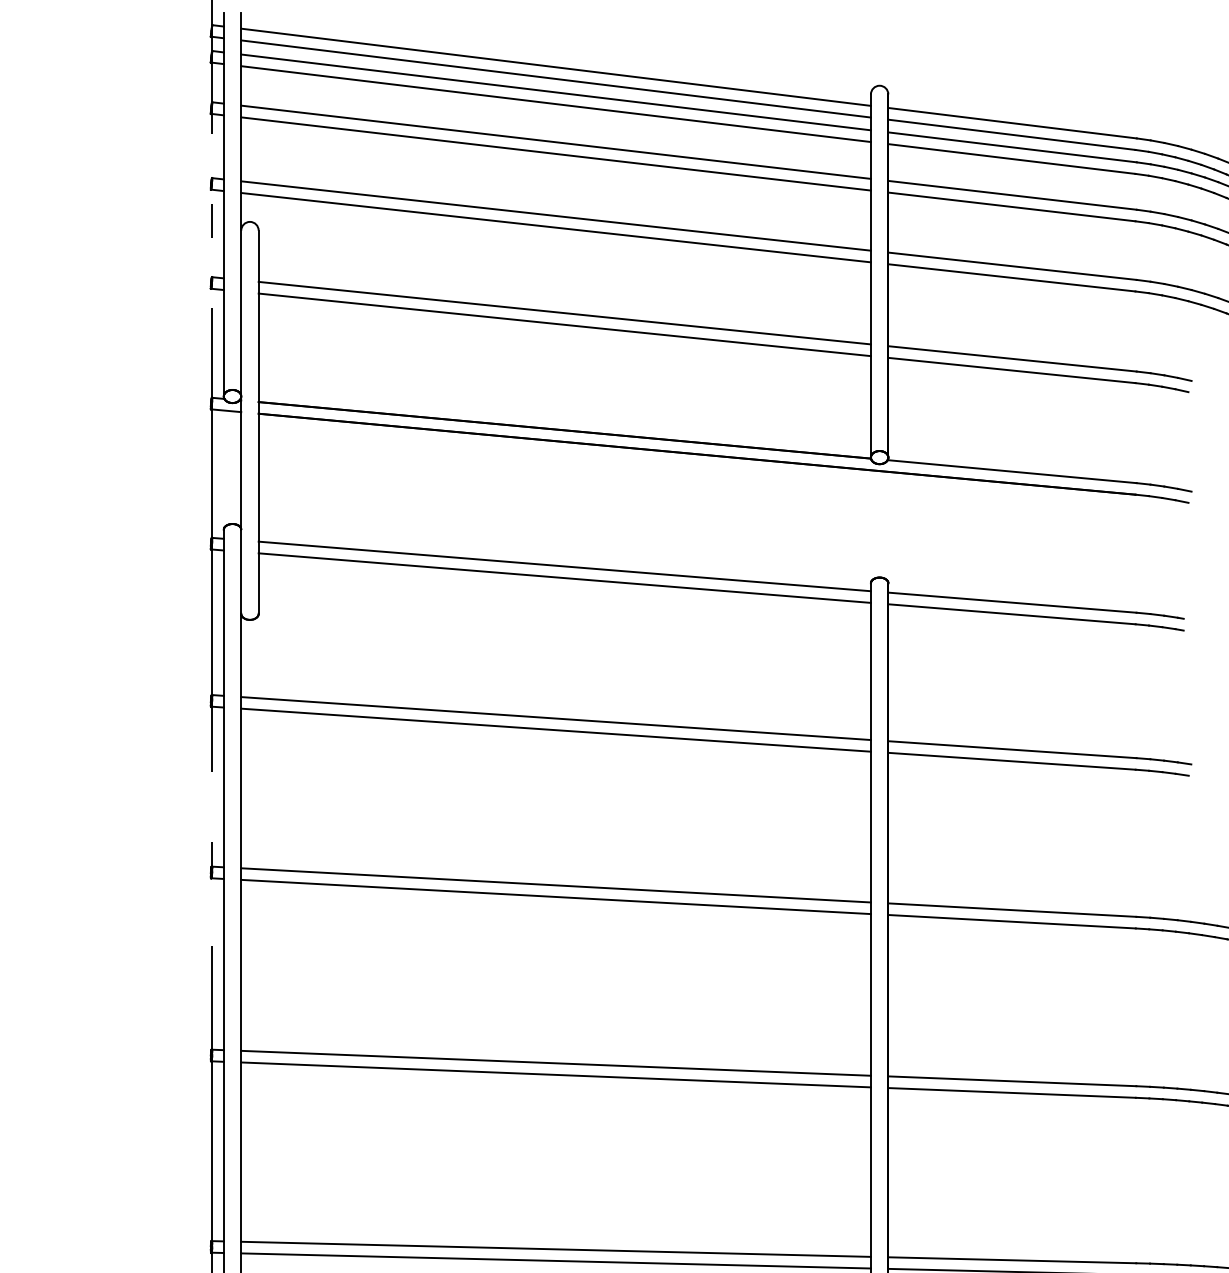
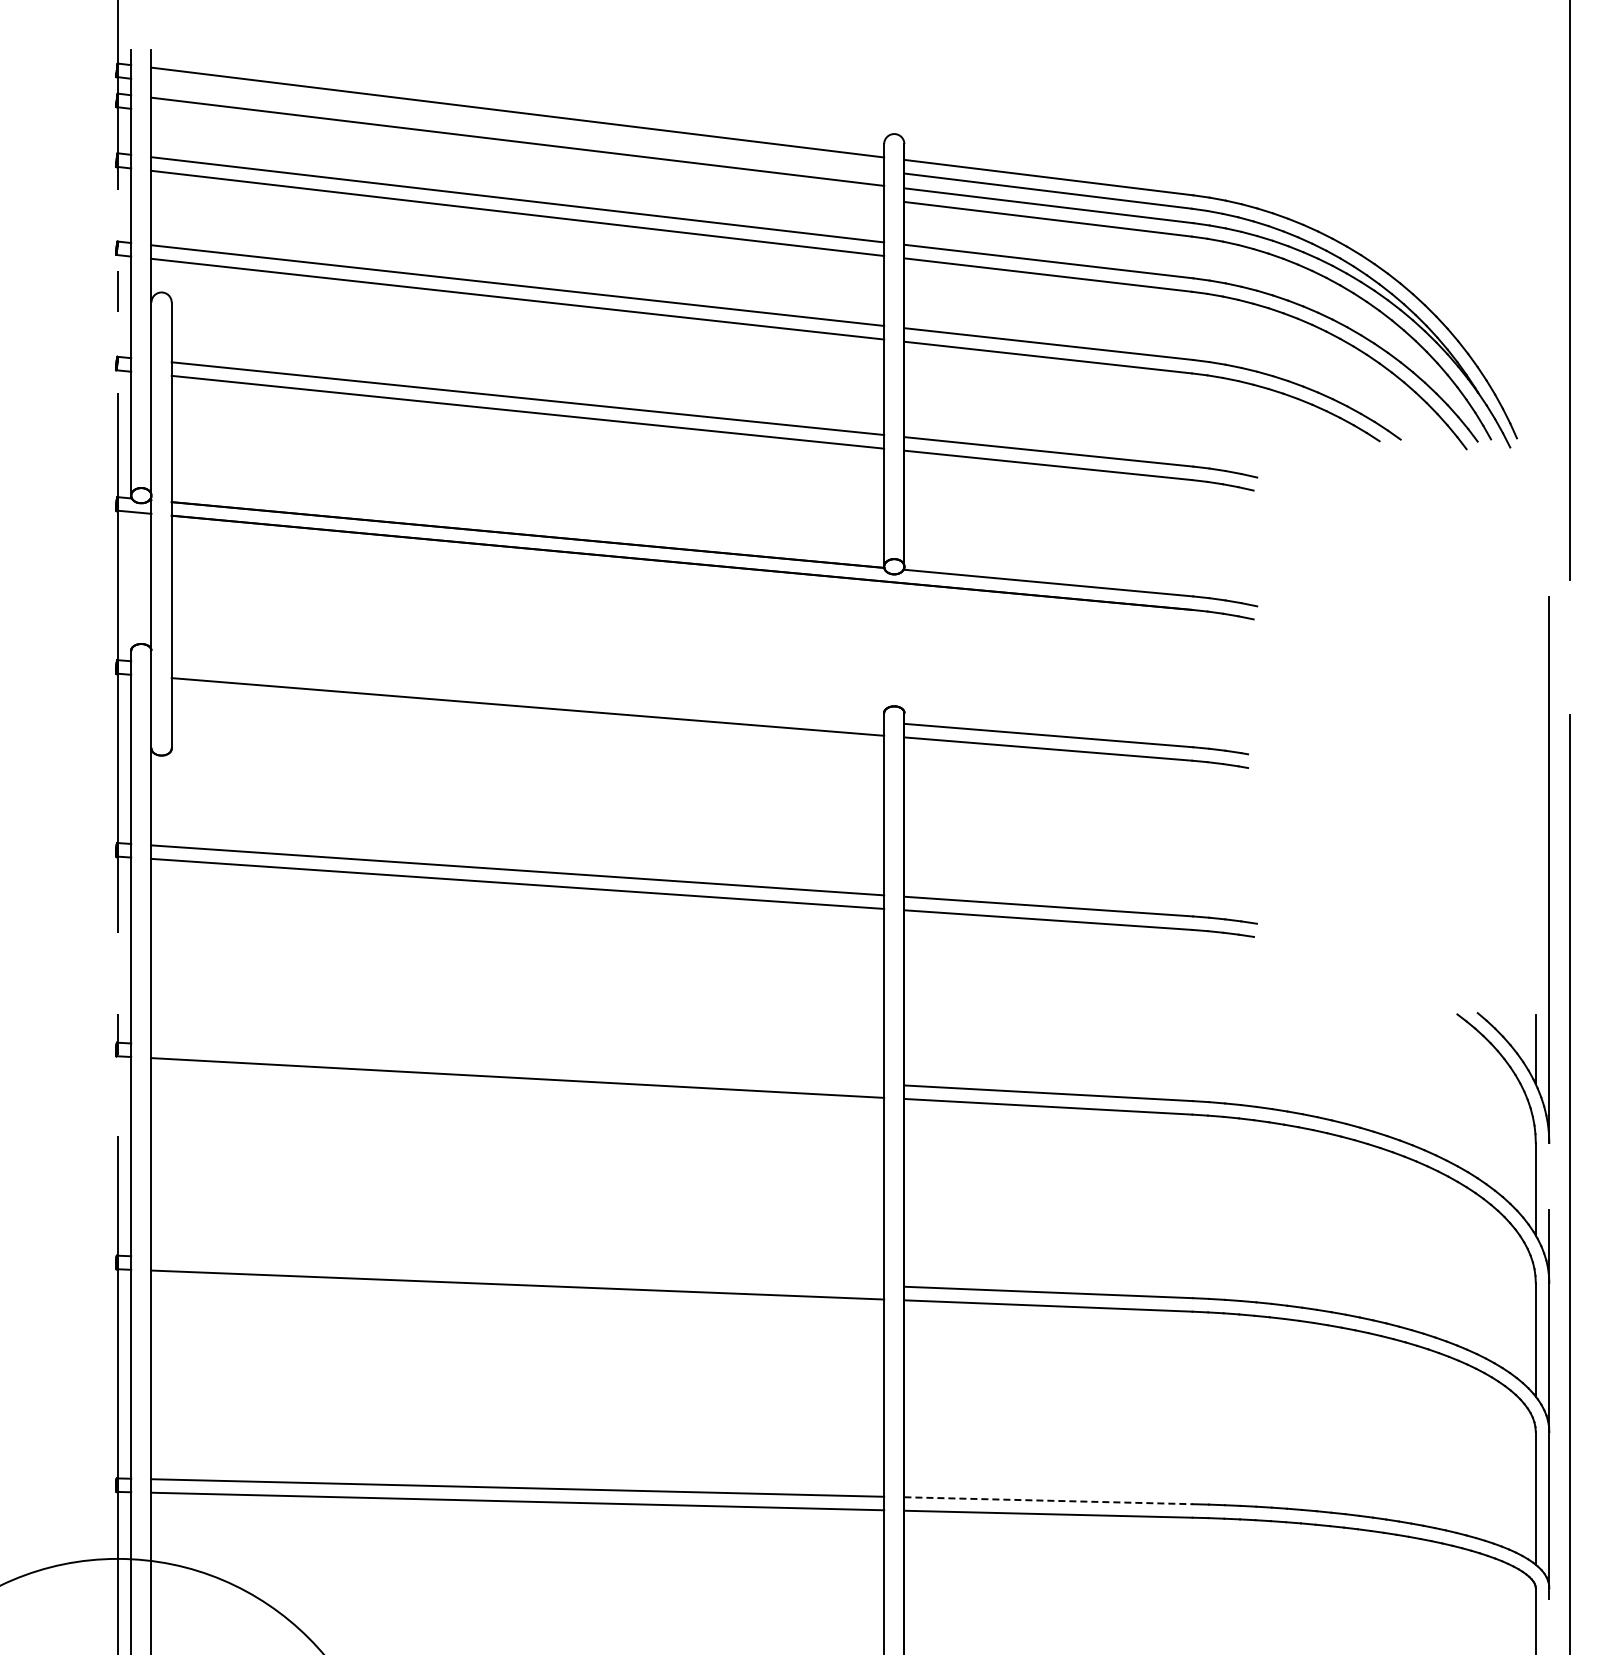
line: (555, 79) -> (517, 126), removed
line: (555, 104) -> (517, 155), removed
line: (564, 566) -> (527, 693), removed
line: (555, 885) -> (517, 1064), removed
line: (555, 1063) -> (517, 1271), removed
line: (1013, 1260) -> (1049, 1500), solid -> dashed

